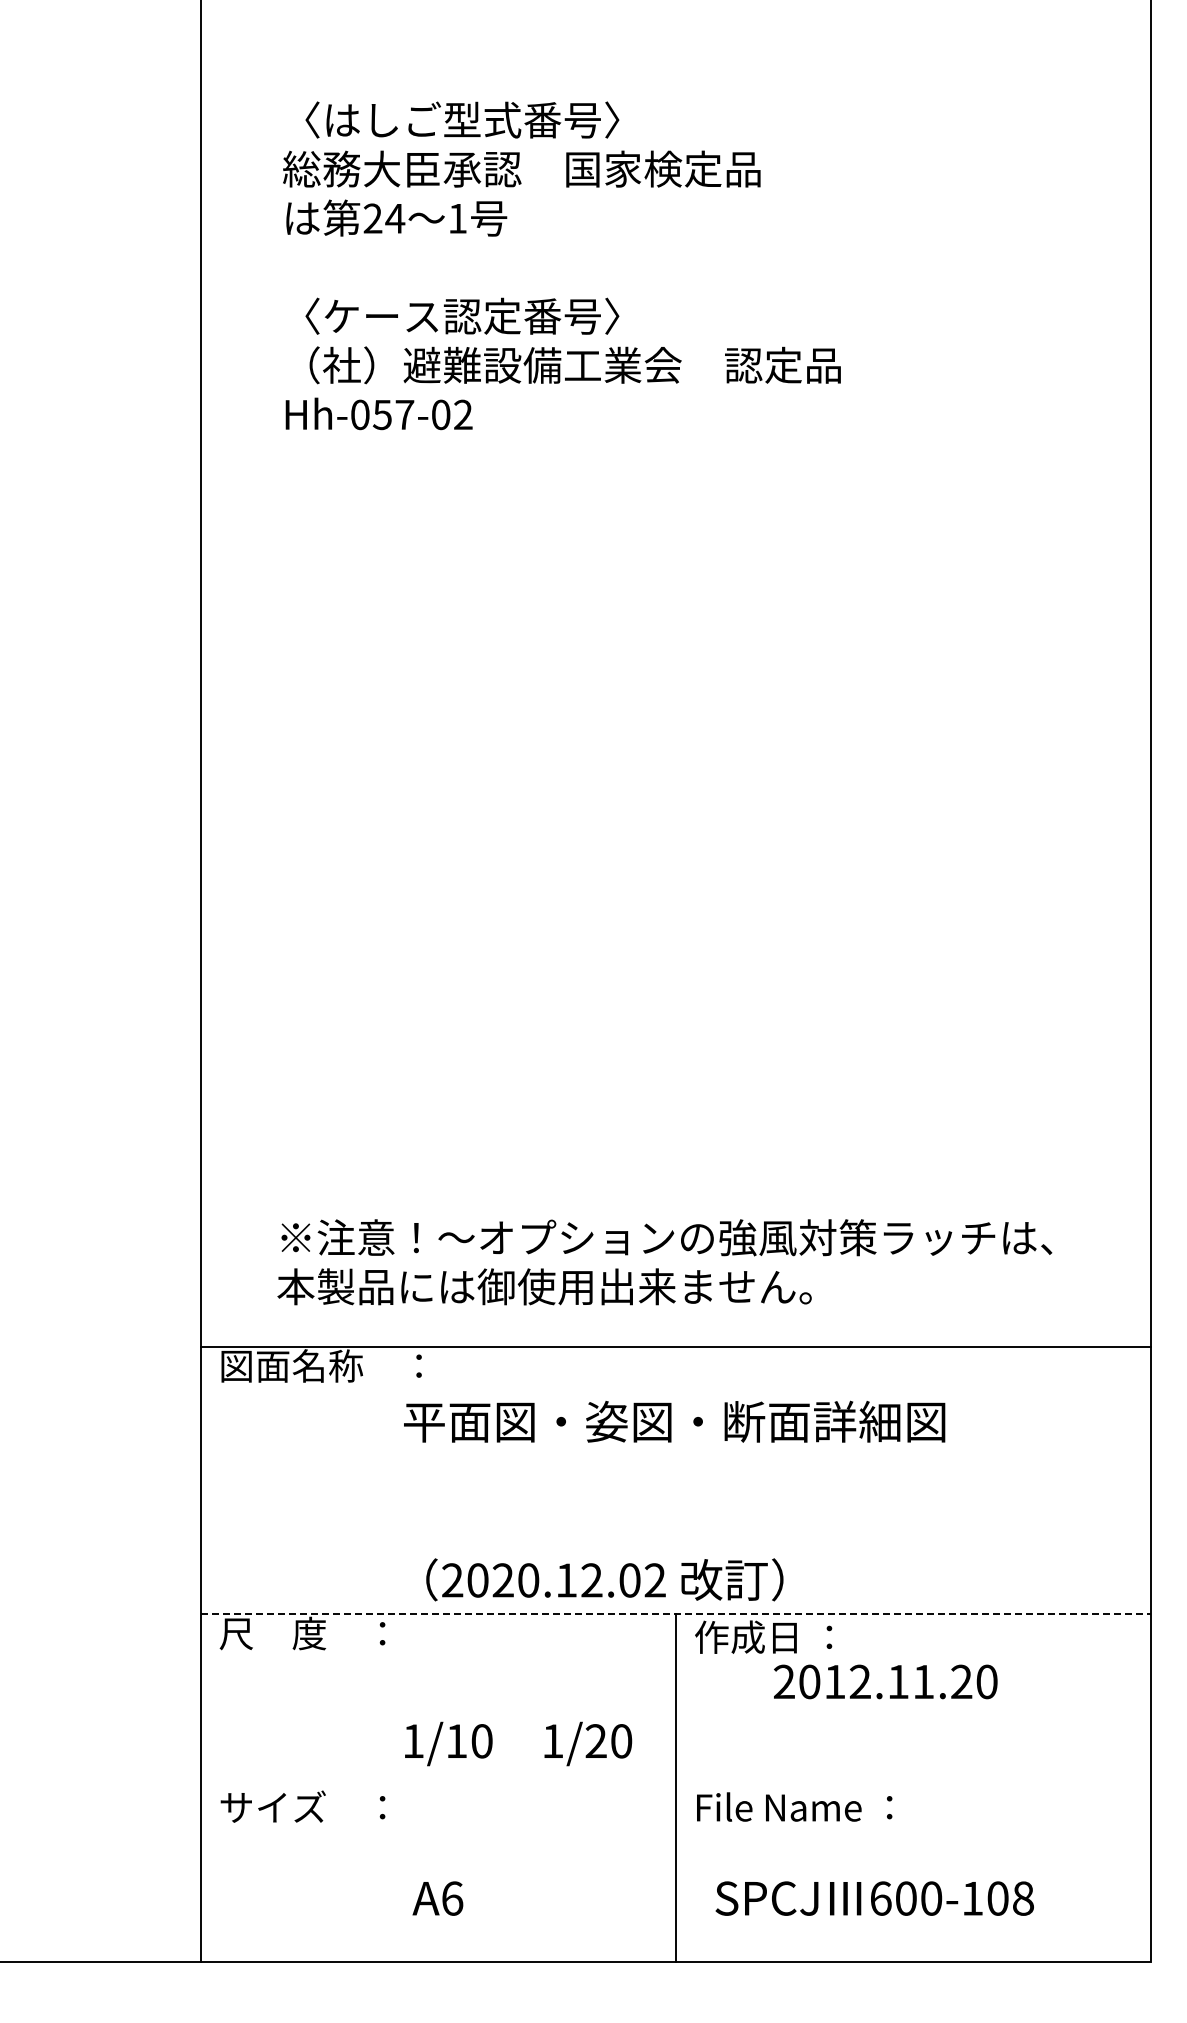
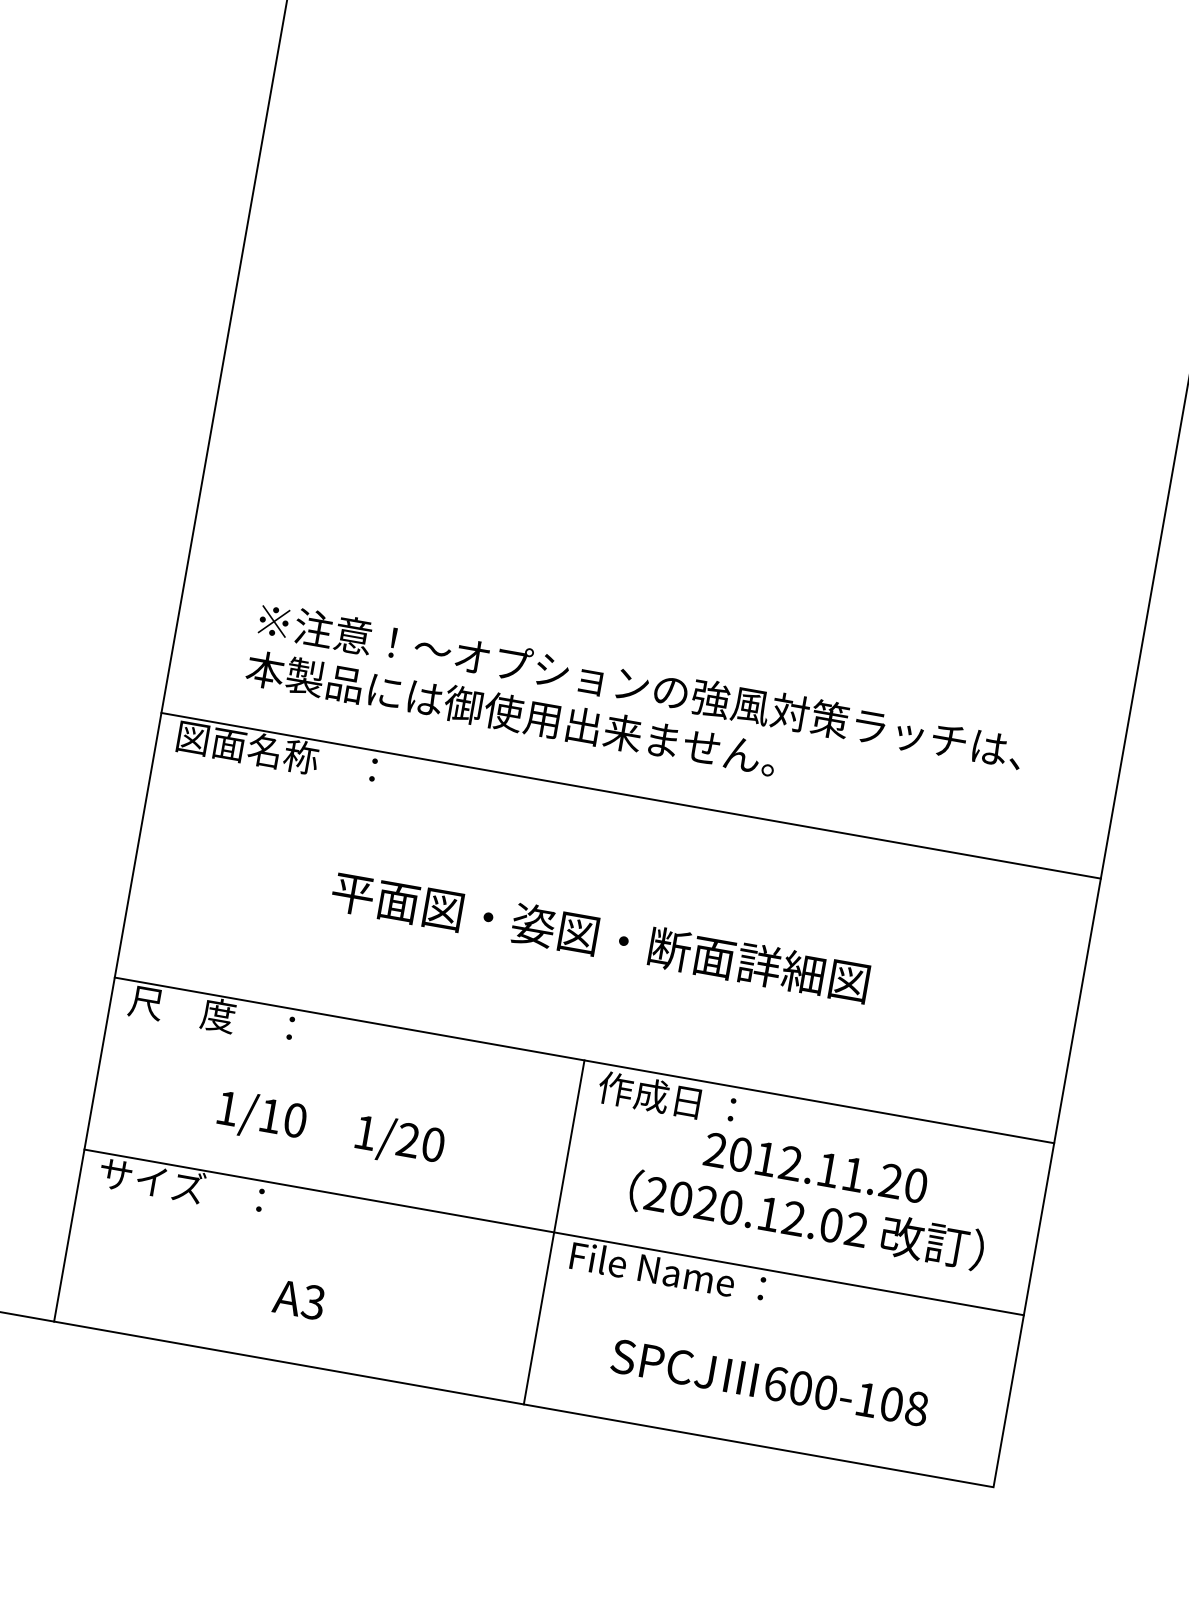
text: (674, 1421) -> (600, 936), moved
text: (604, 1579) -> (806, 1219), moved
line: (676, 1614) -> (584, 1060), dashed -> solid
text: (885, 1681) -> (815, 1167), moved
text: (518, 1743) -> (331, 1128), moved
line: (676, 1788) -> (554, 1232), added
text: (452, 1898) -> (313, 1302), A6 -> A3
text: (874, 1898) -> (769, 1382), moved

